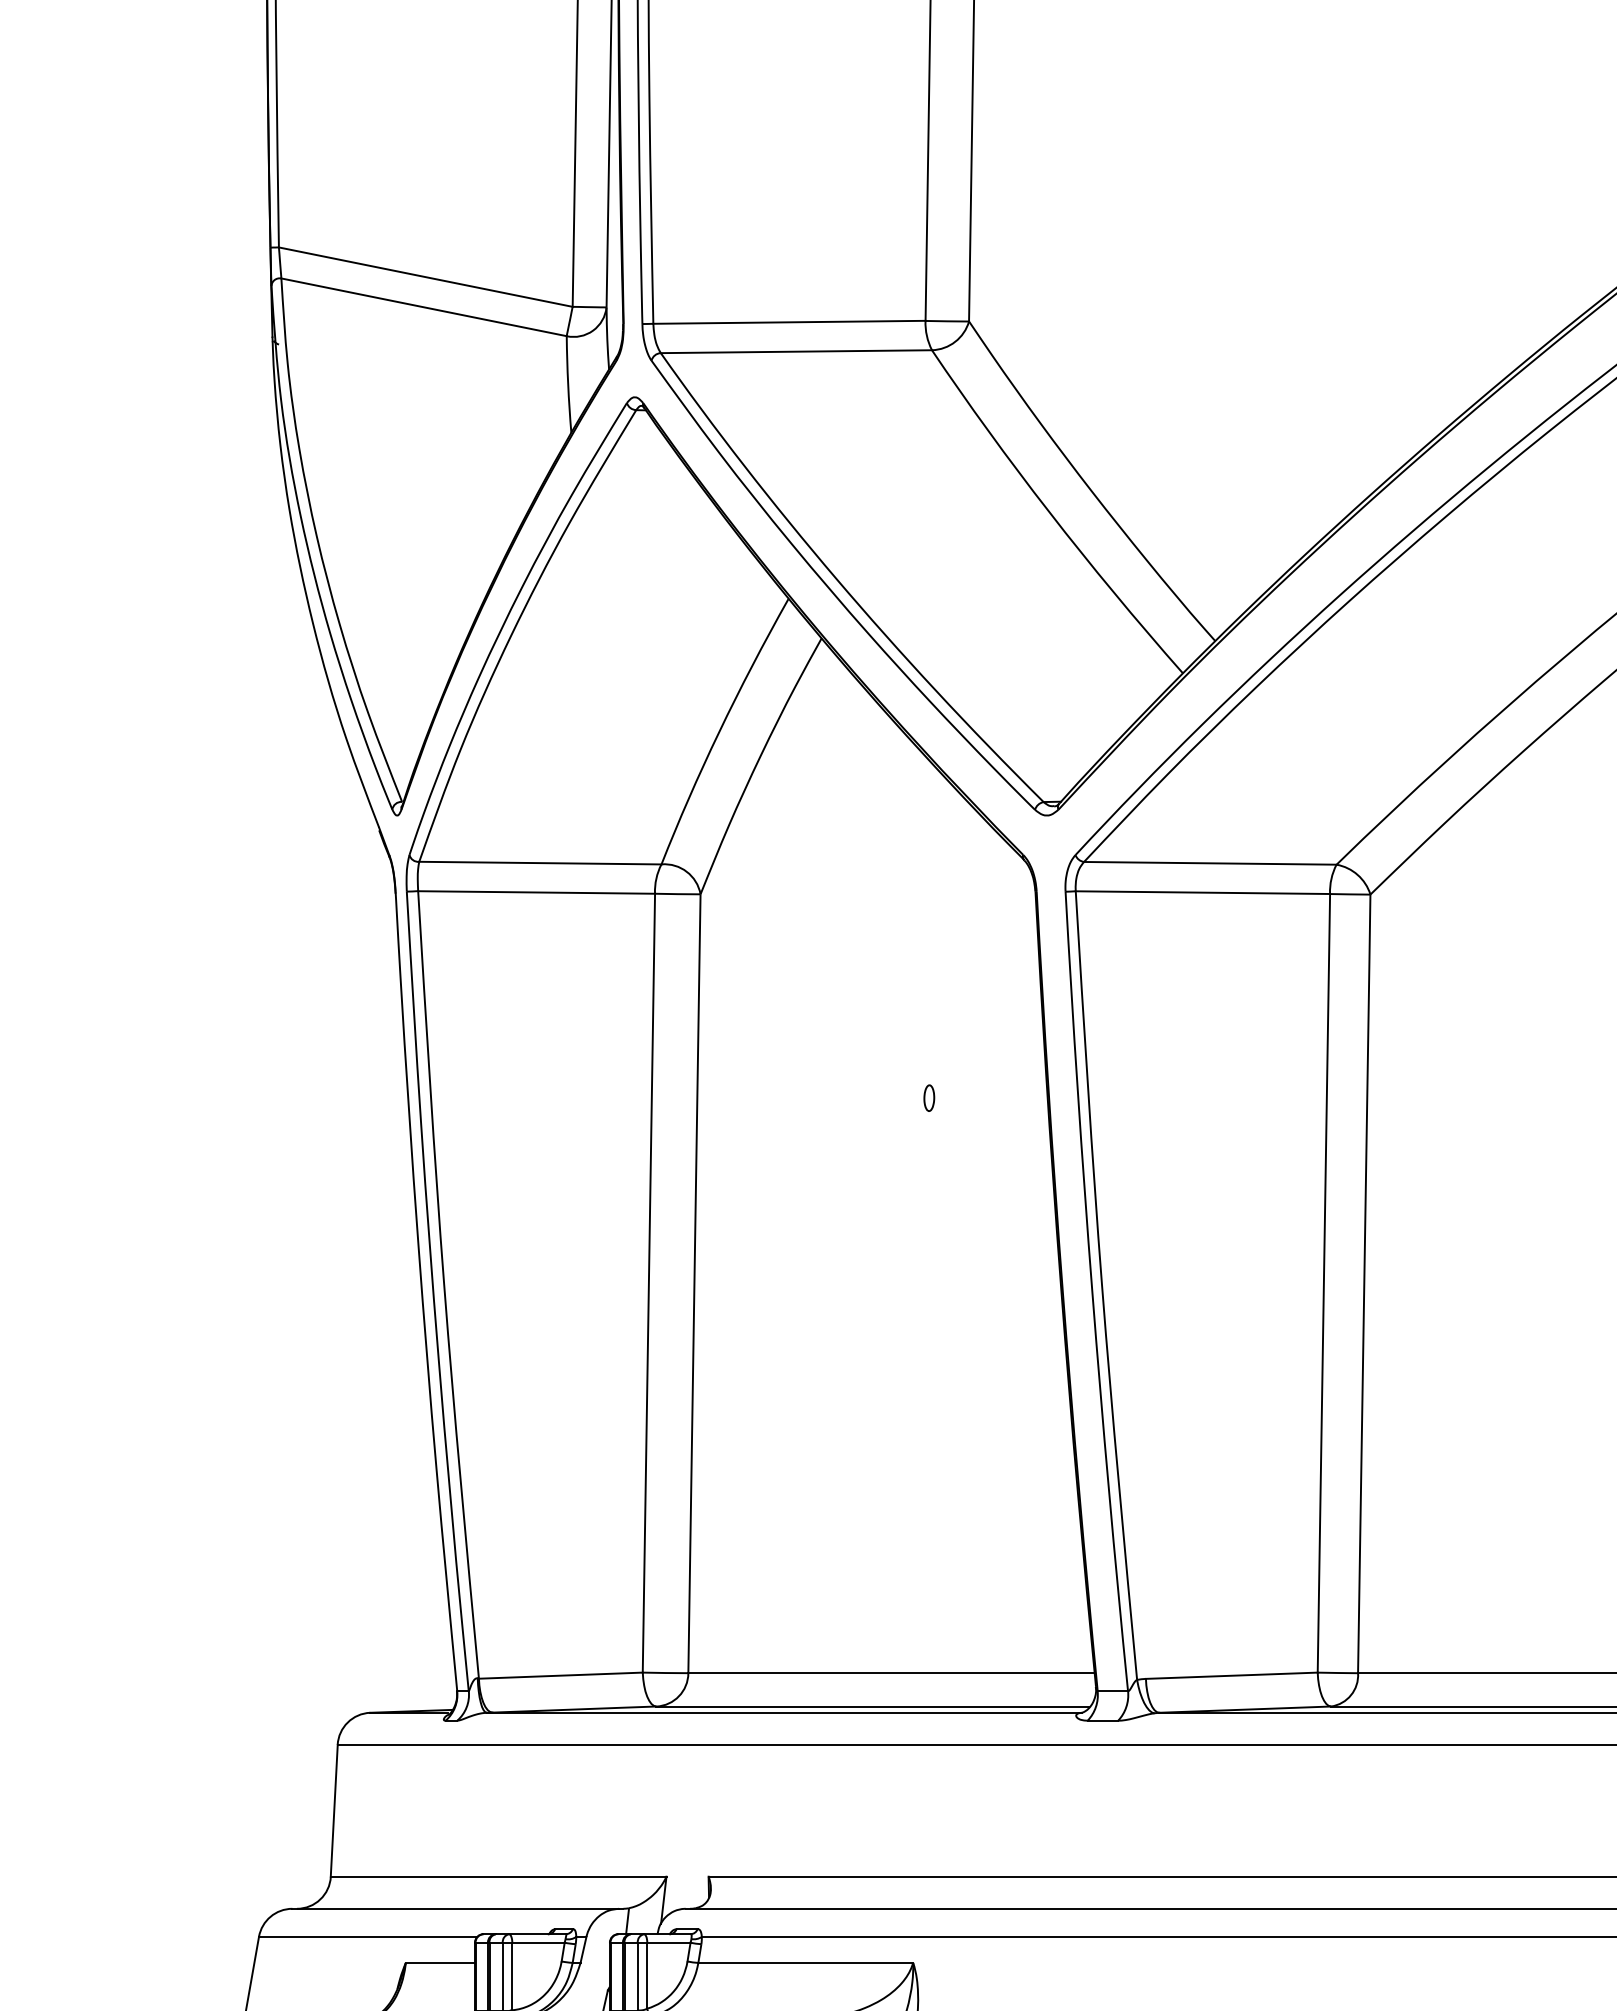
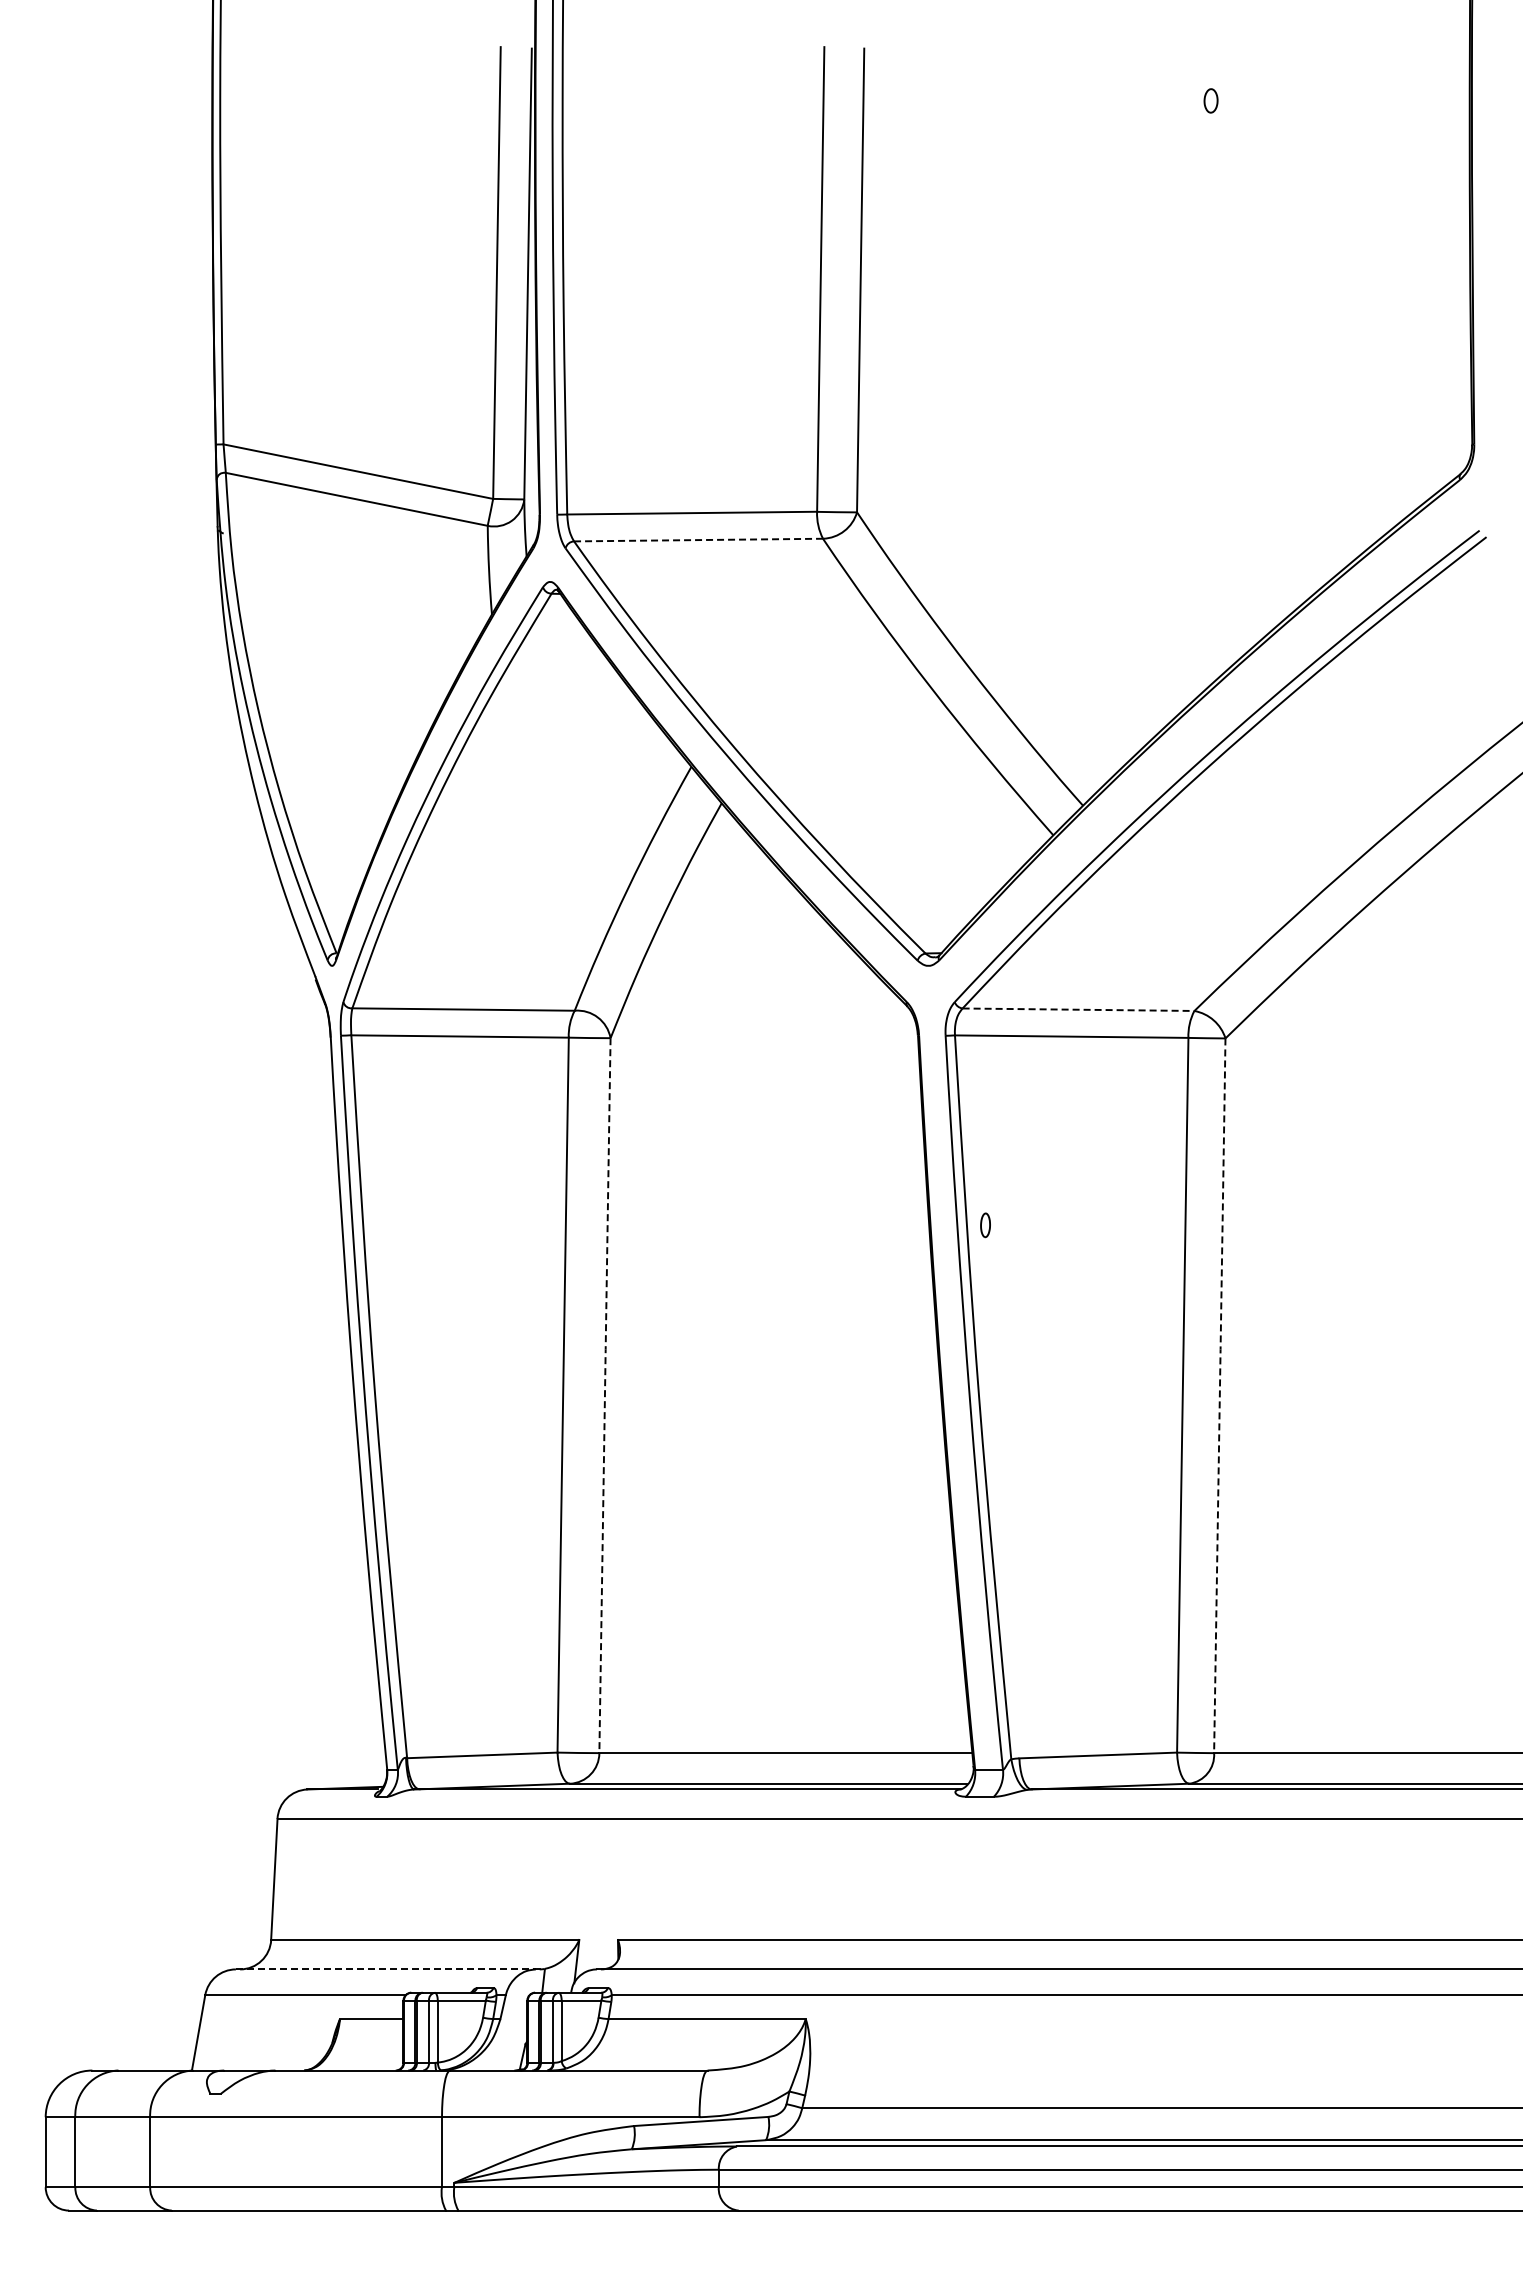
line: (796, 352) -> (698, 540), solid -> dashed
line: (1210, 863) -> (1078, 1009), solid -> dashed
part: (929, 1098) -> (985, 1225), moved
line: (693, 1282) -> (604, 1394), solid -> dashed
line: (1363, 1282) -> (1219, 1394), solid -> dashed
line: (455, 1908) -> (385, 1969), solid -> dashed

